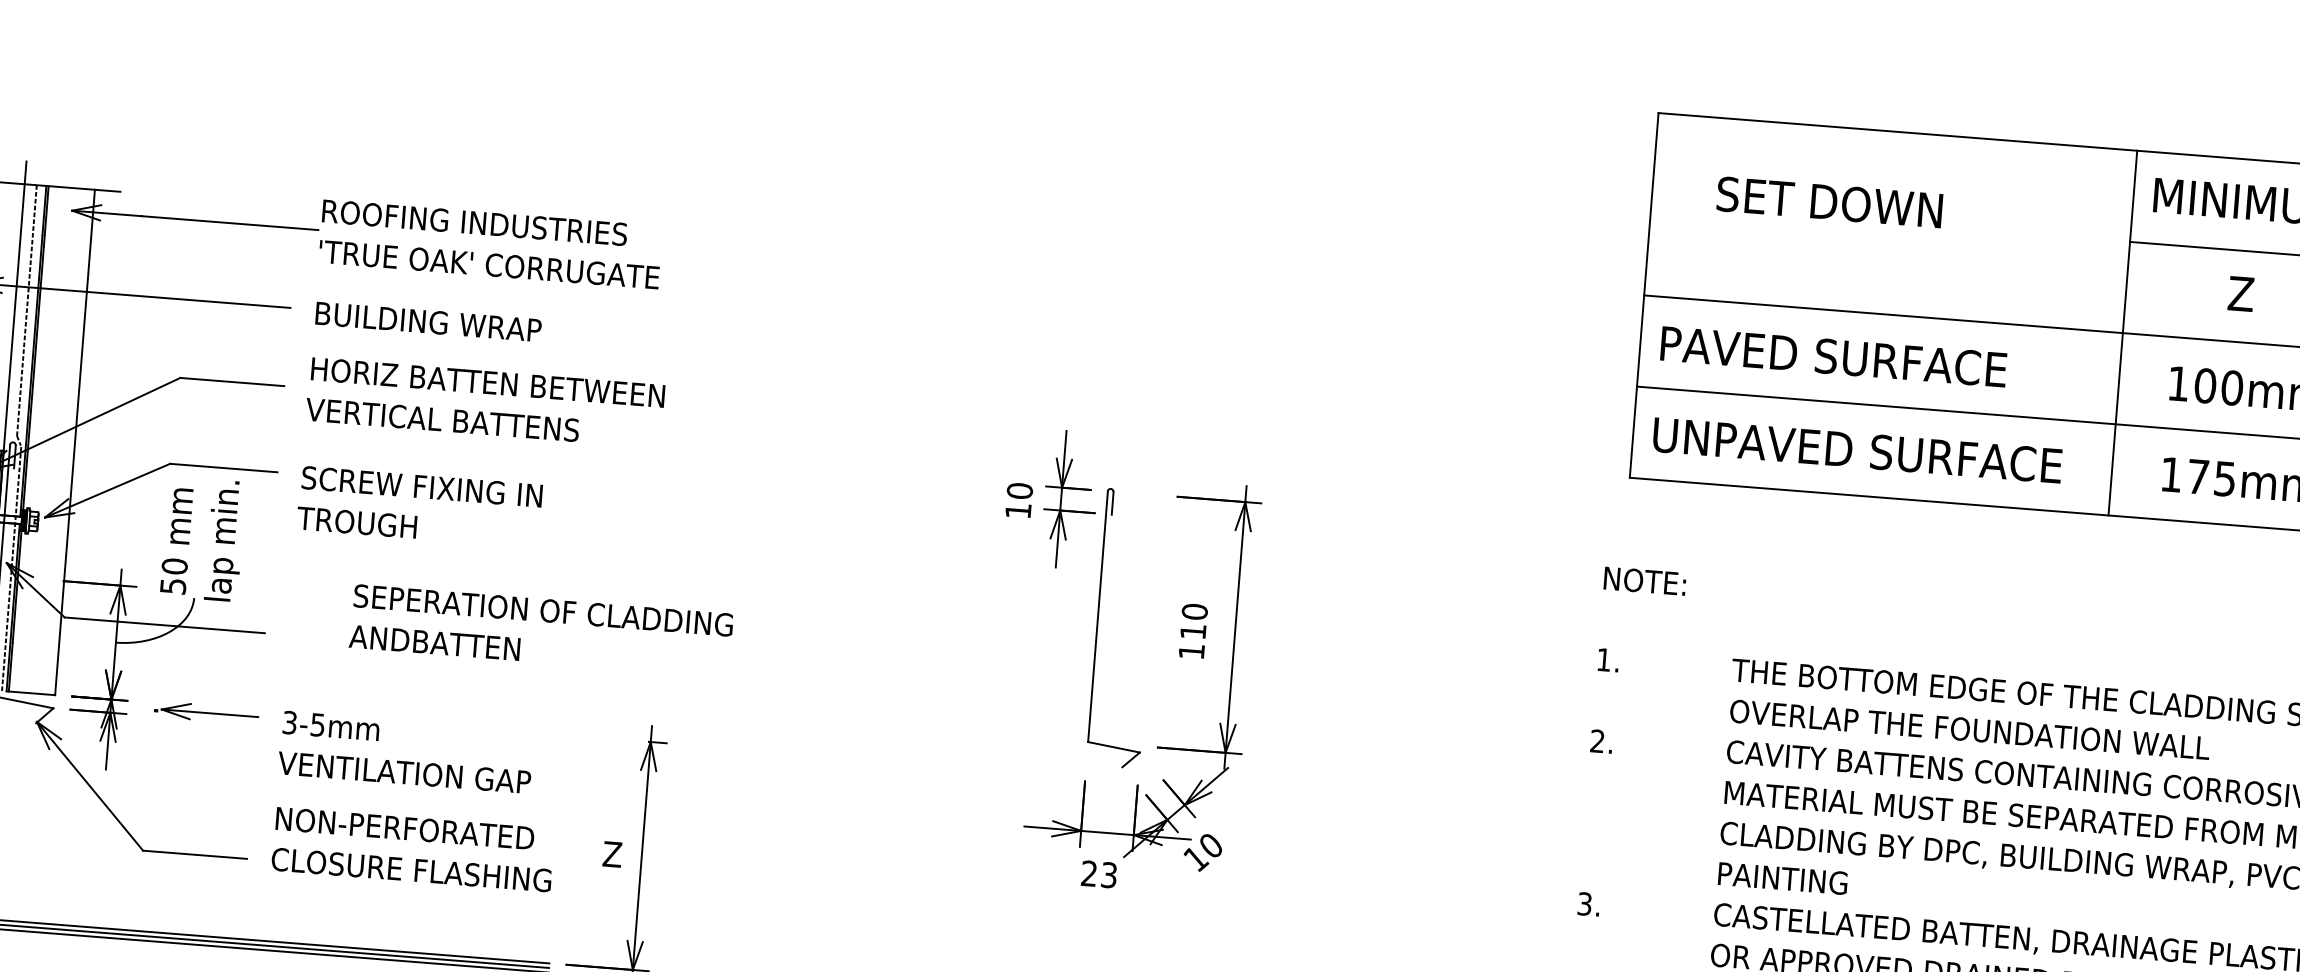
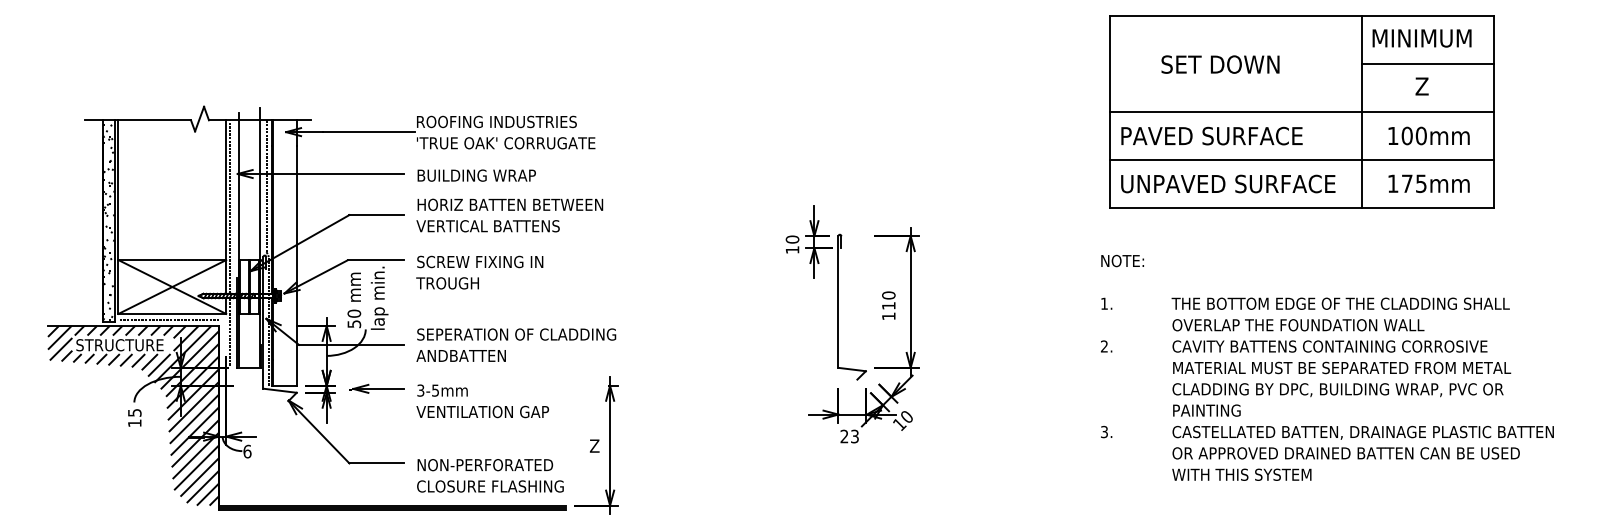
text: (1829, 202) -> (1220, 64), moved
text: (541, 629) -> (516, 344), moved
text: (413, 849) -> (490, 475), moved

